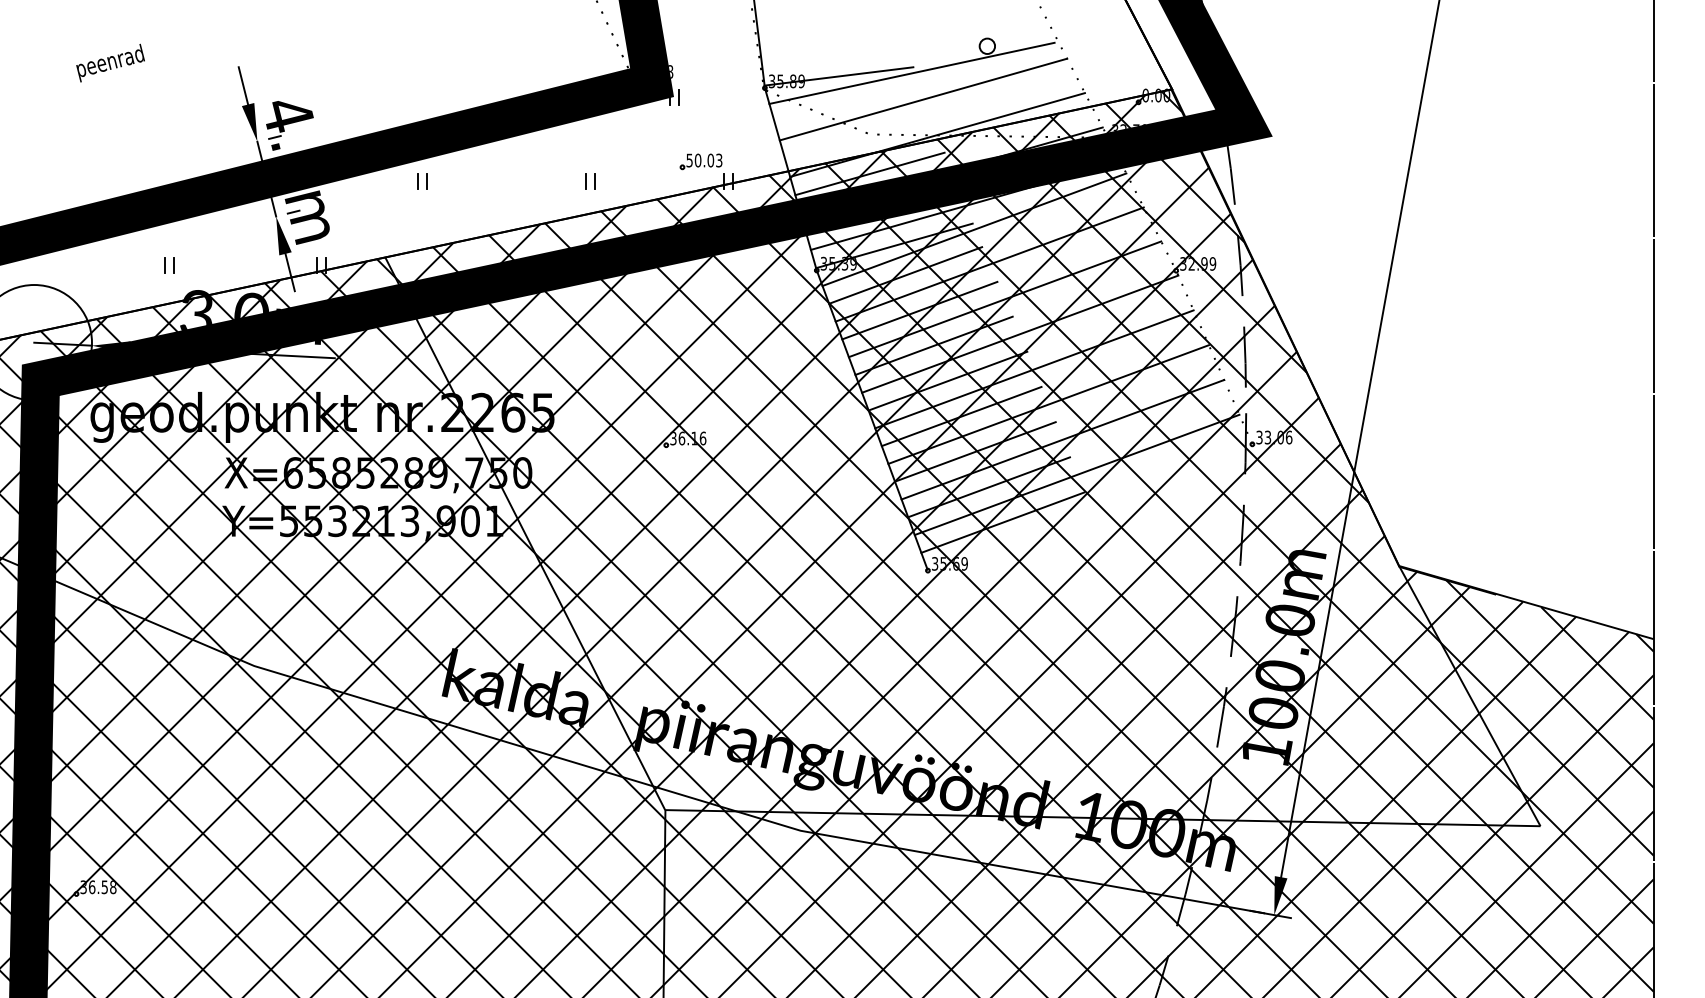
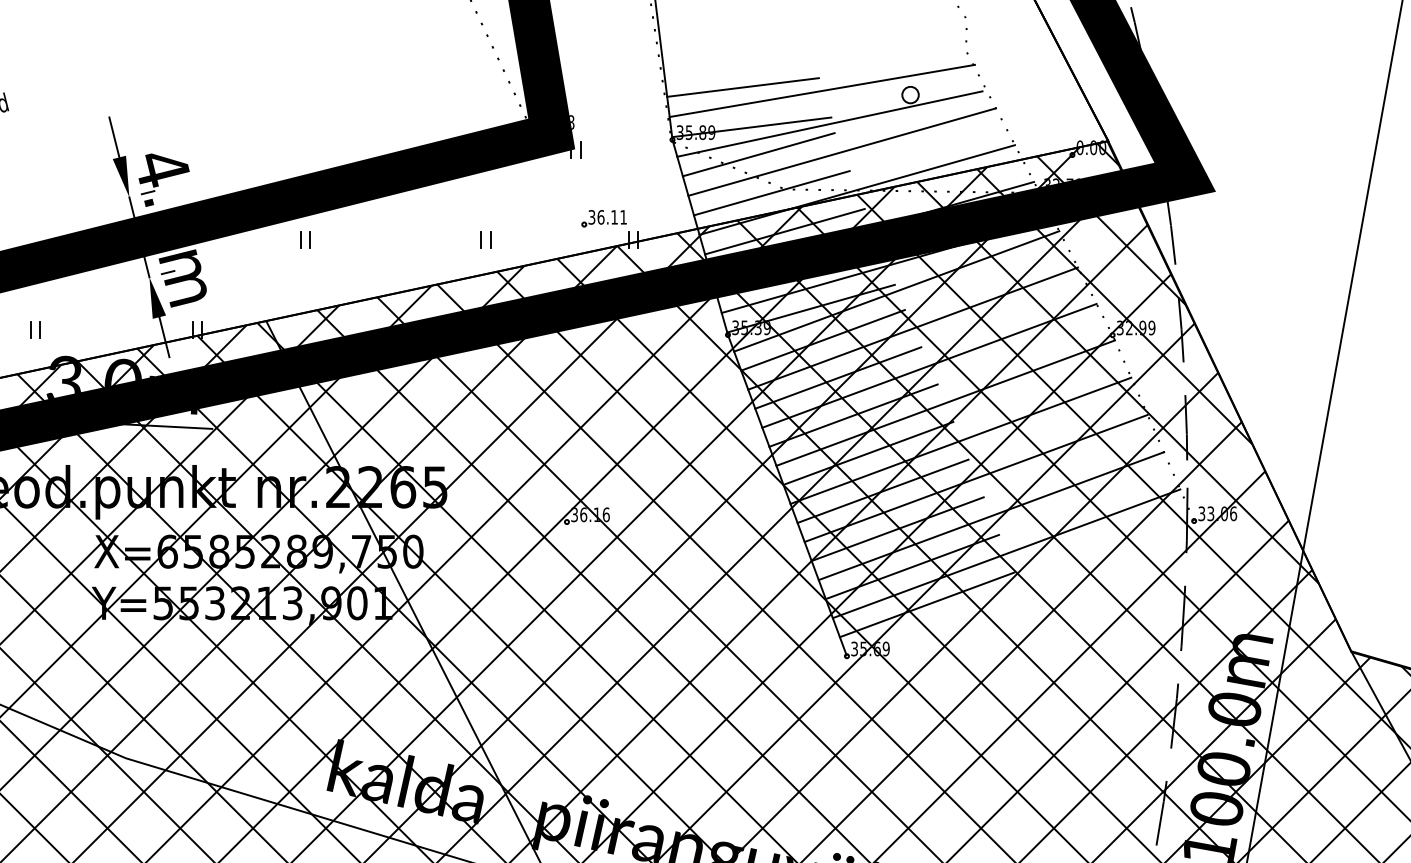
line: (830, 38) -> (742, 86), added
line: (904, 42) -> (821, 91), added
line: (845, 101) -> (758, 154), added
line: (857, 137) -> (771, 192), added
text: (704, 160) -> (607, 217), 50.03 -> 36.11

